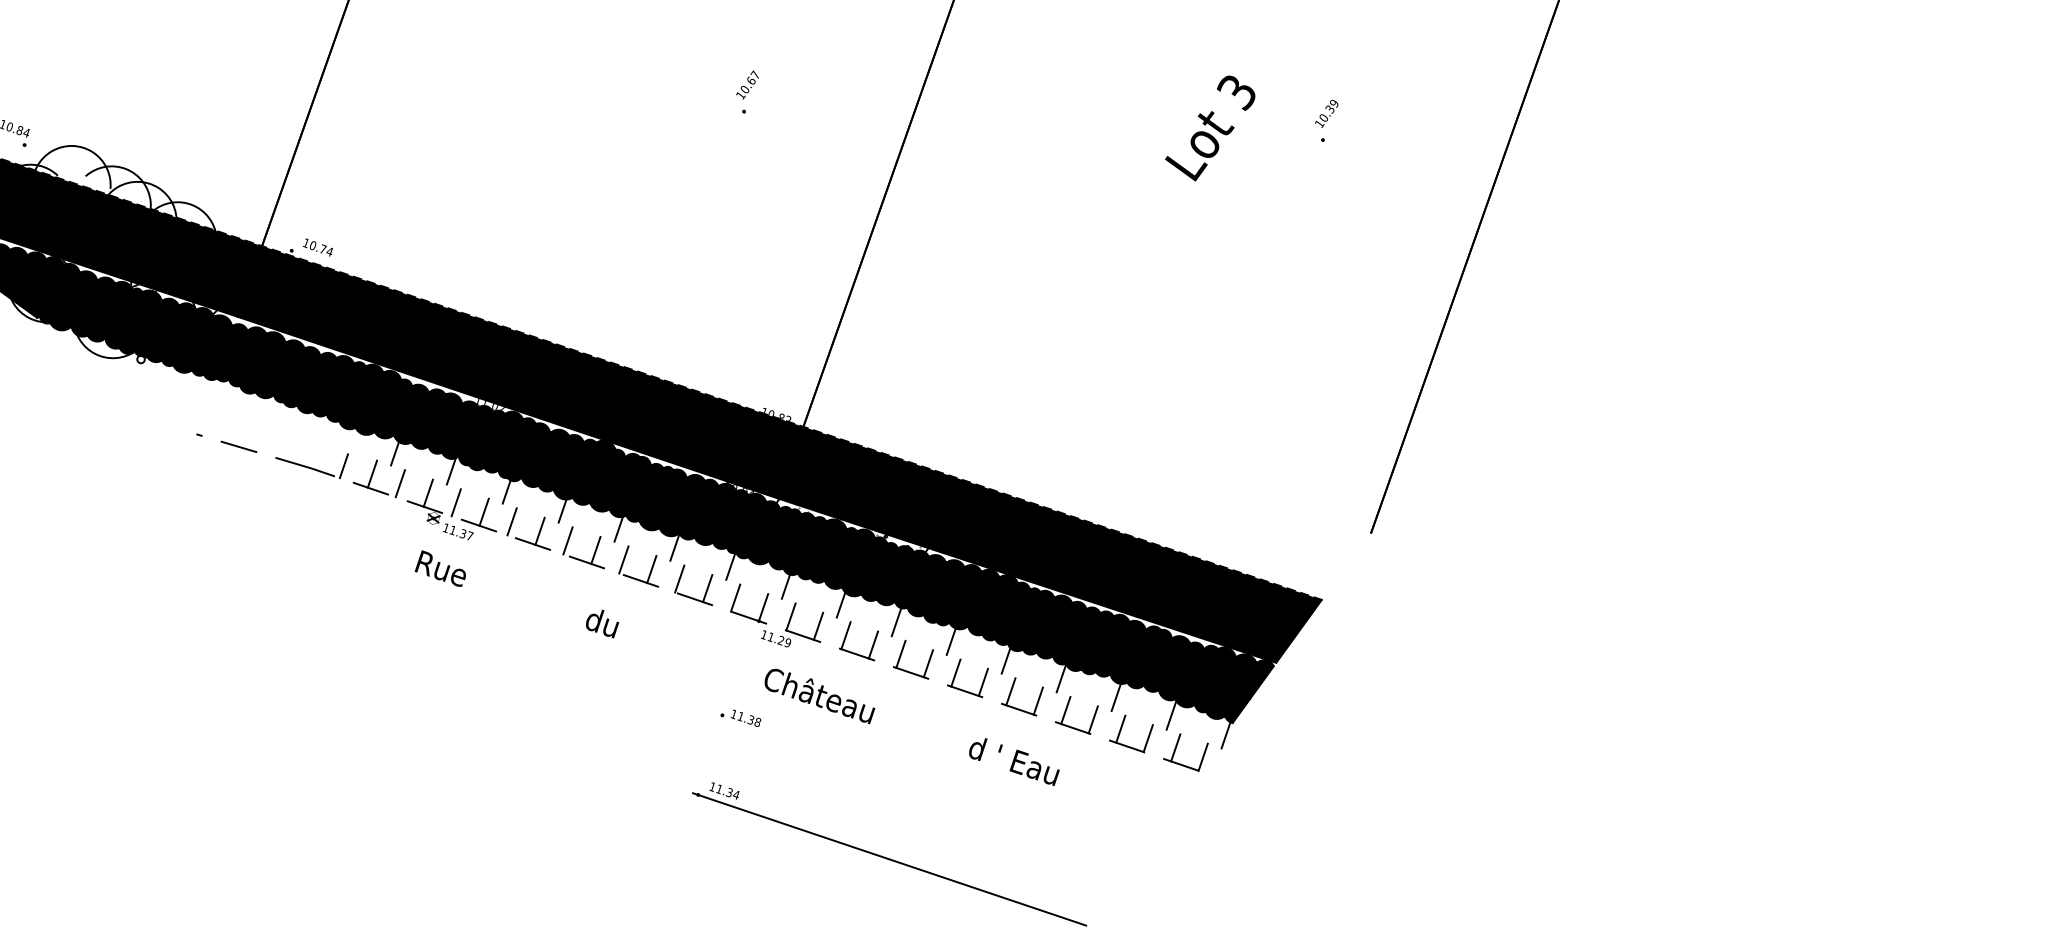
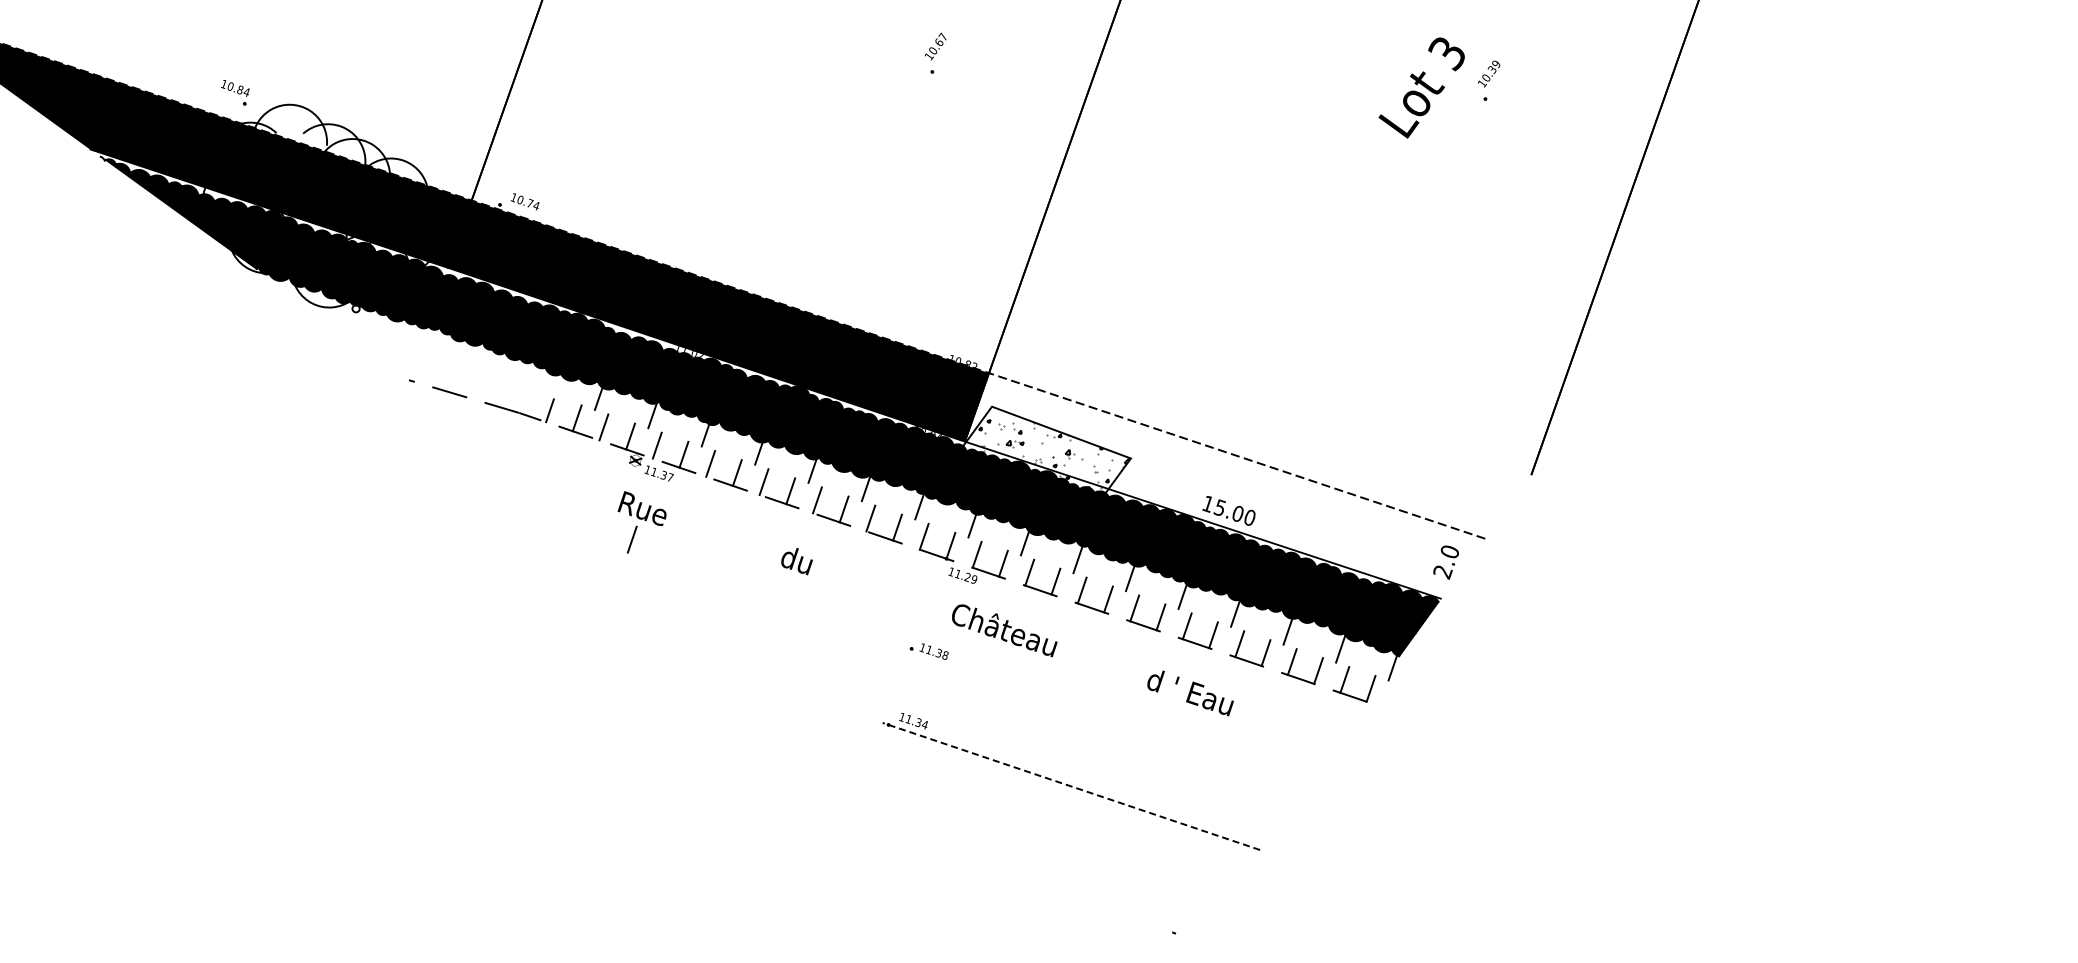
text: (1209, 127) -> (1421, 87), moved
fill: (1049, 544) -> (1224, 485), removed
line: (430, 600) -> (632, 539), added
line: (888, 859) -> (1070, 786), solid -> dashed

